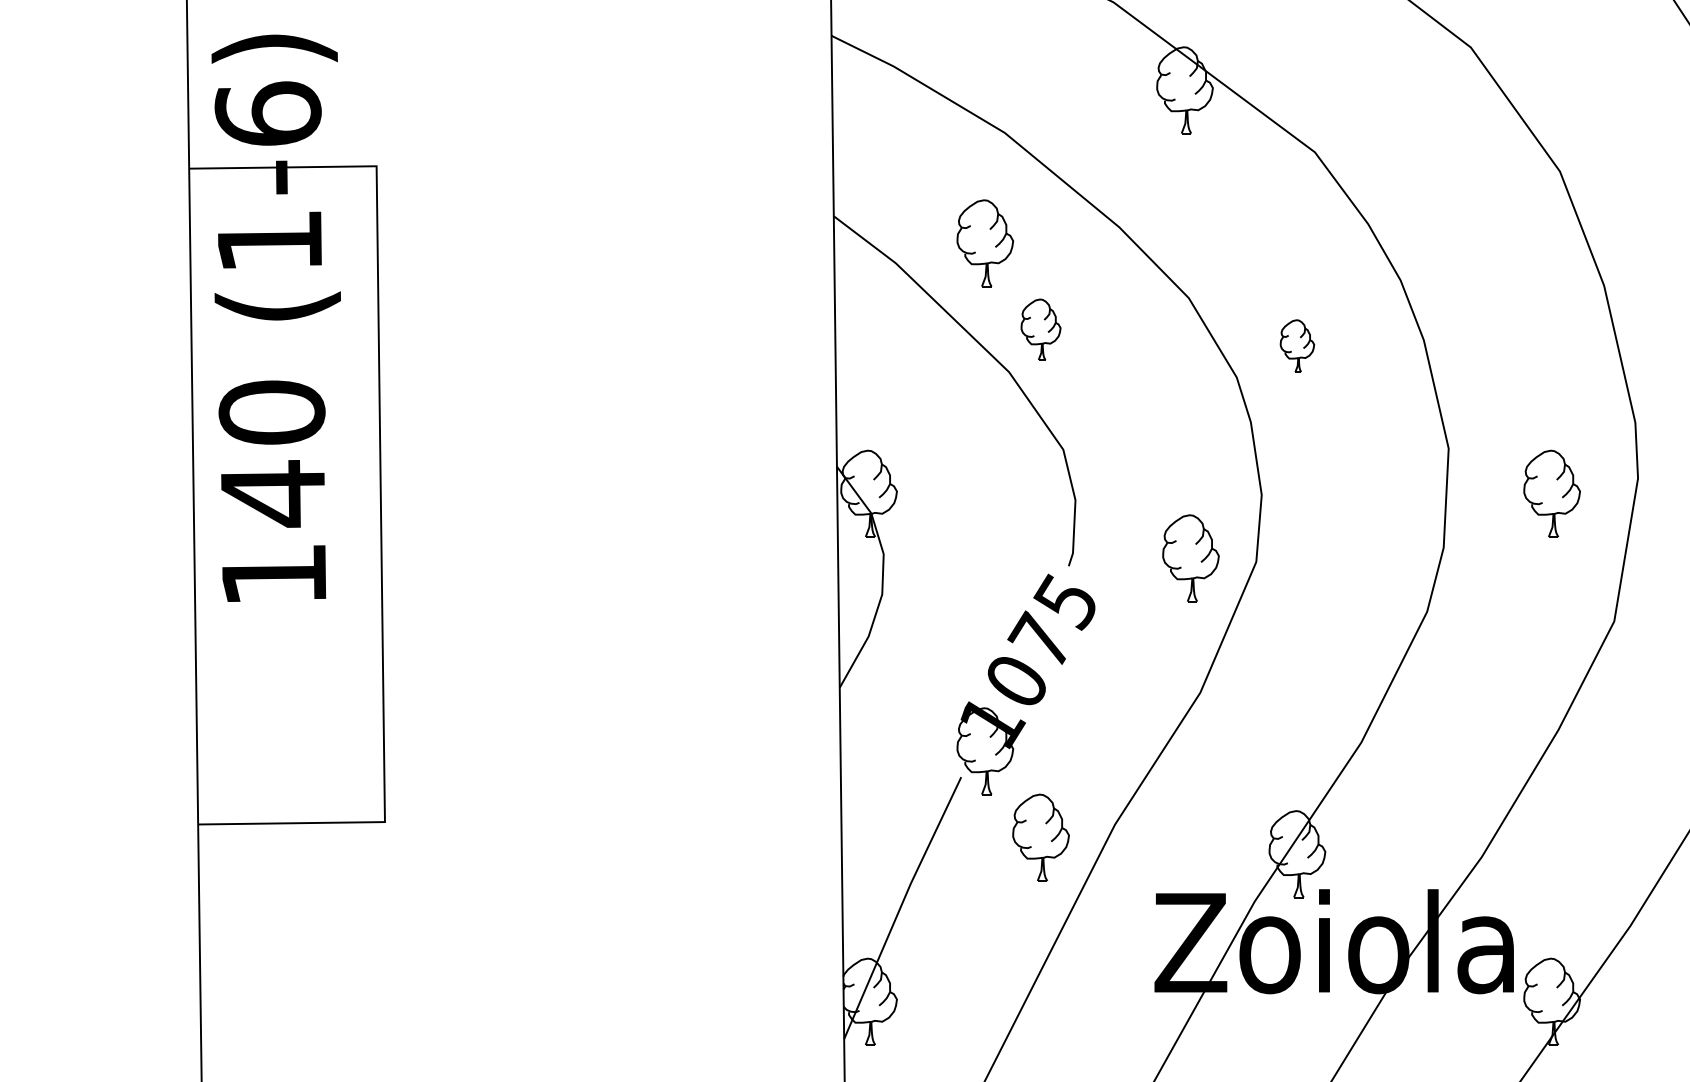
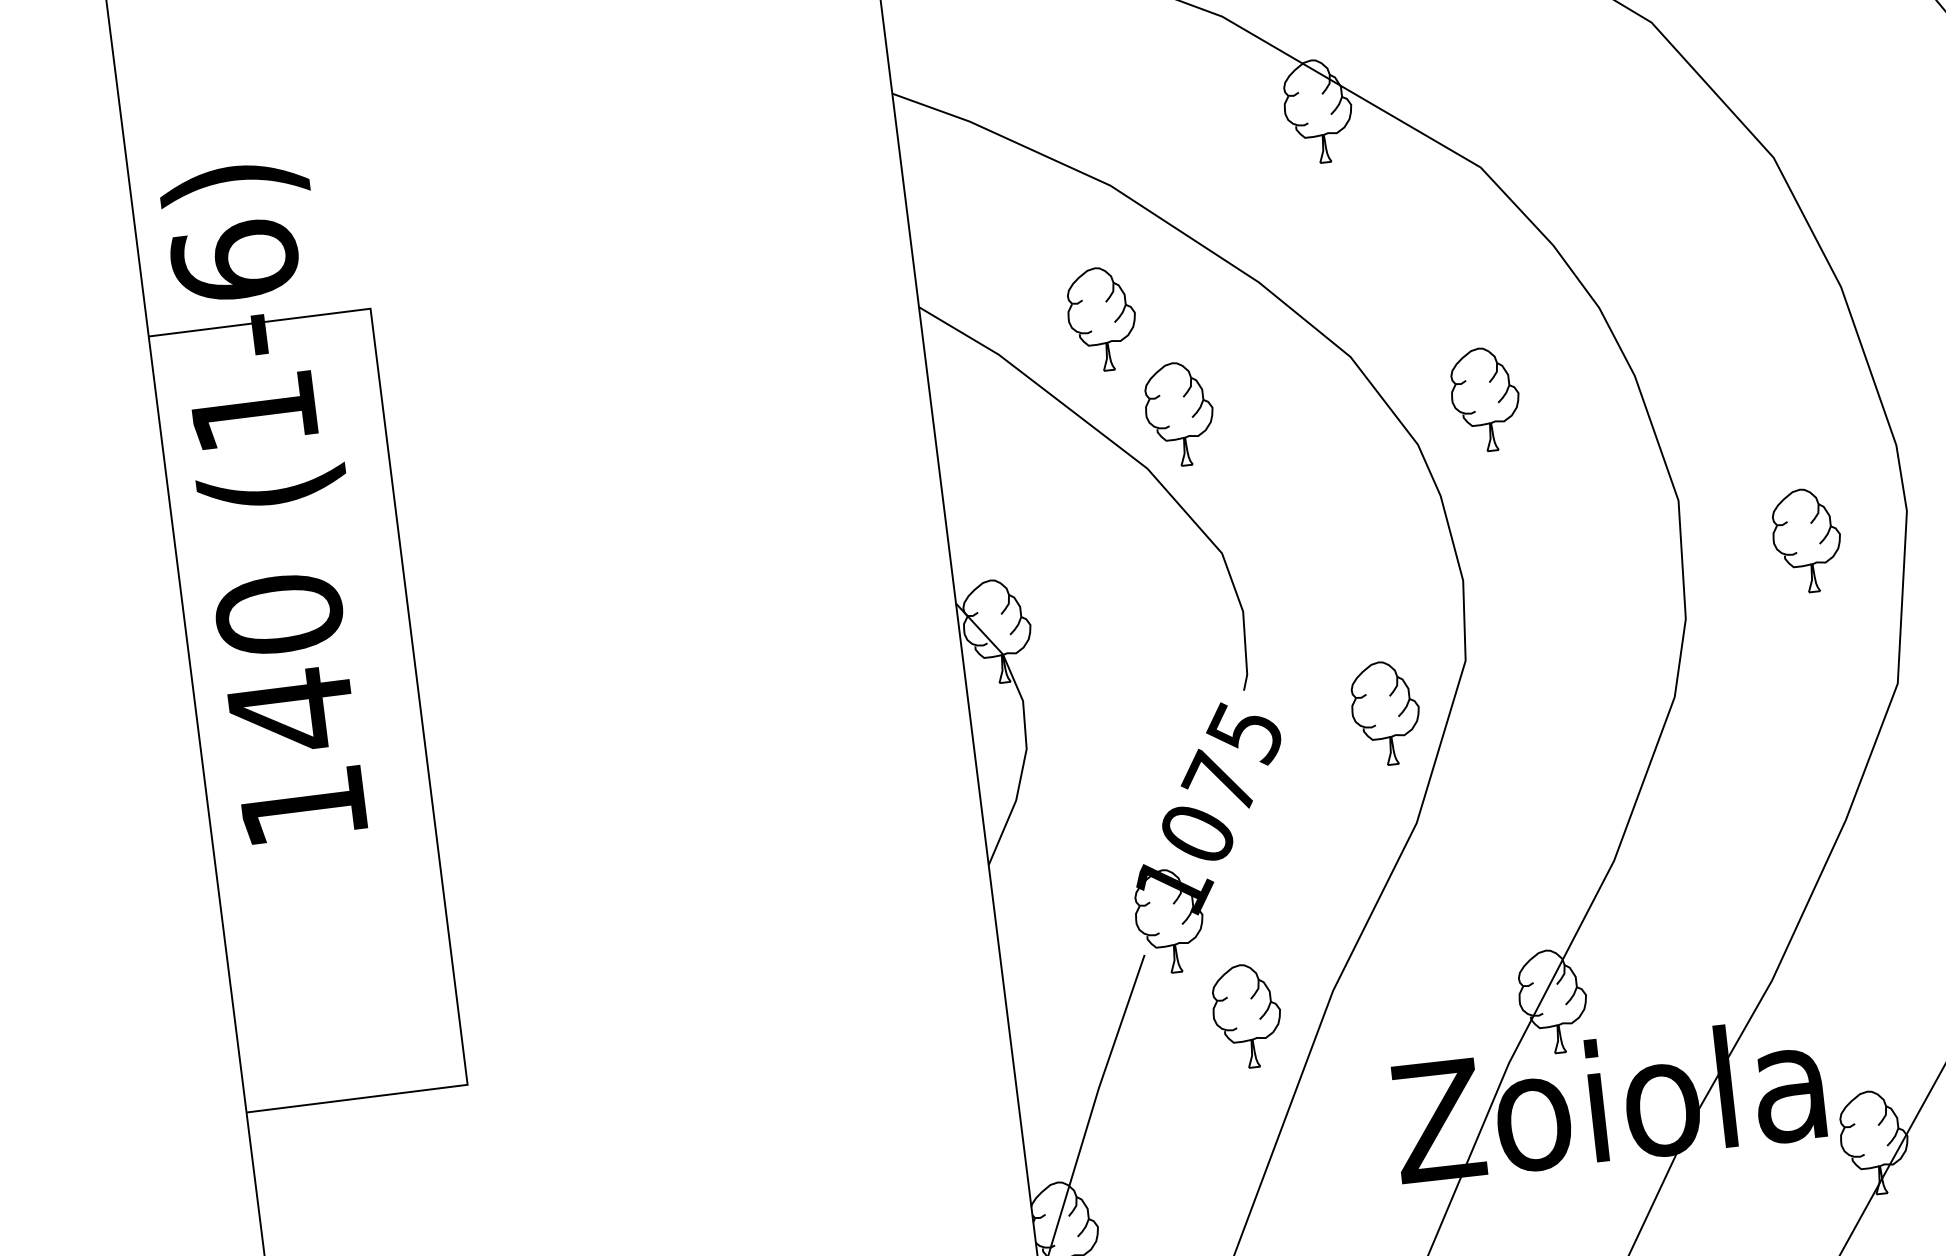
part: (1040, 329) -> (1178, 413), size x1.43
part: (1297, 345) -> (1485, 398), size x1.67
part: (1190, 558) -> (1385, 713), moved

